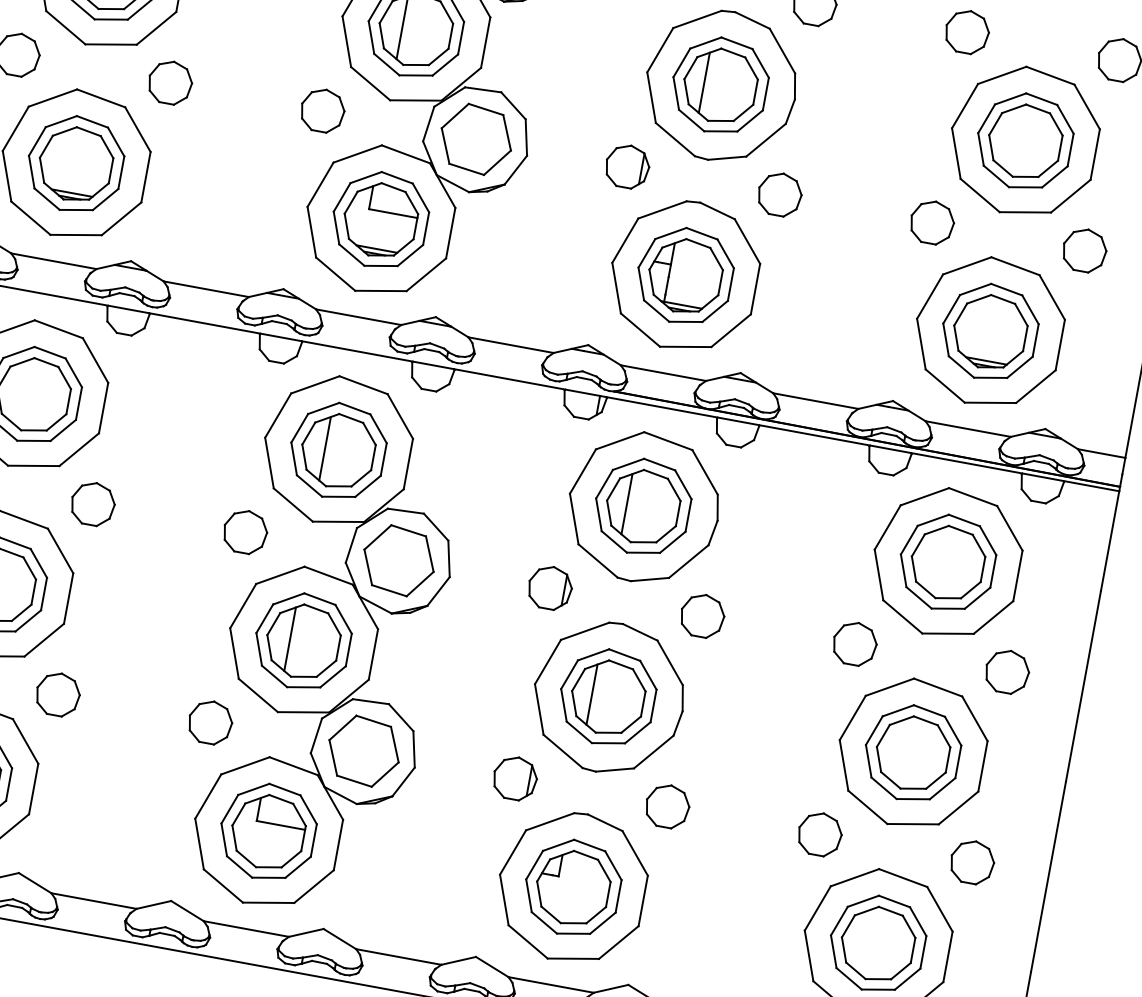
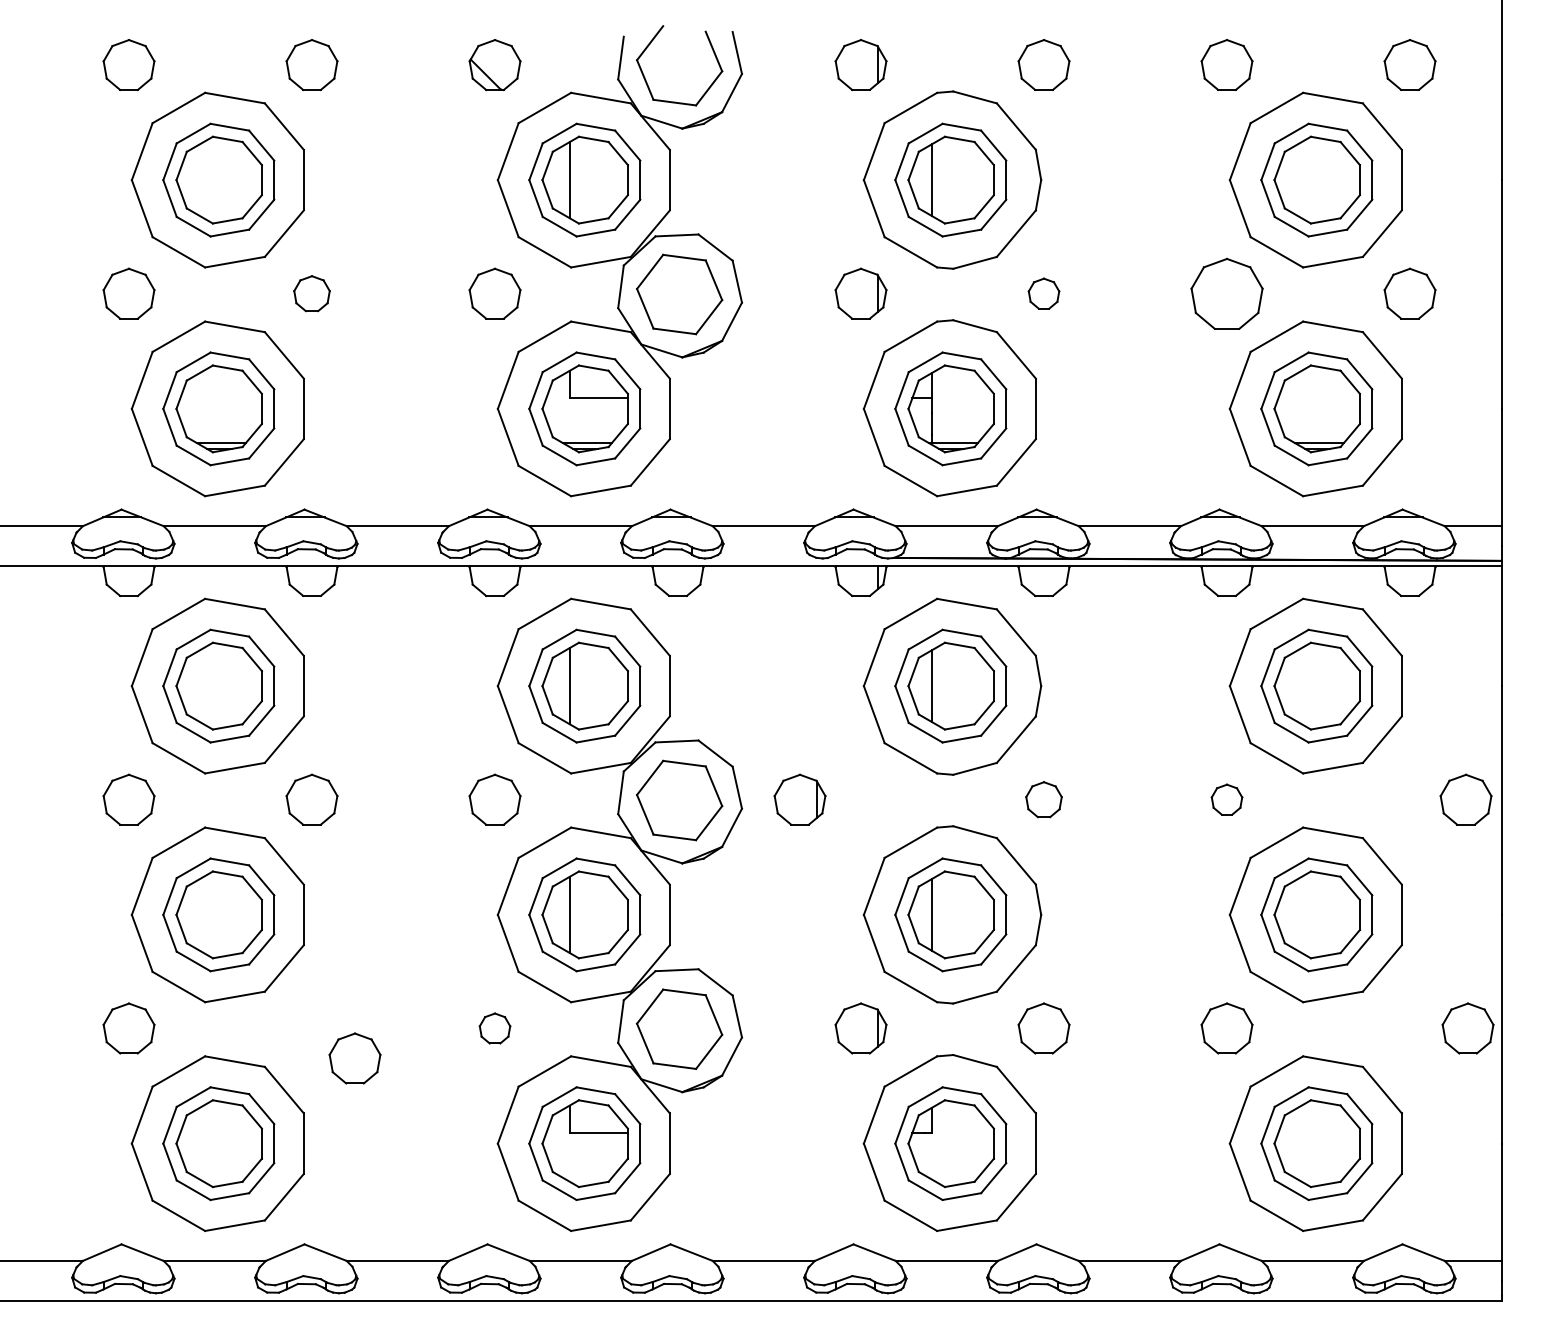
part: (169, 82) -> (311, 293), size x0.7
part: (779, 194) -> (1043, 293), size x0.6
part: (931, 222) -> (1226, 293), size x1.4
part: (549, 587) -> (799, 799), moved
part: (702, 615) -> (1043, 799), size x0.7
part: (854, 643) -> (1226, 799), size x0.6
part: (1006, 671) -> (1465, 799), moved
part: (57, 694) -> (354, 1058), moved
part: (210, 722) -> (494, 1028), size x0.6
part: (971, 862) -> (1467, 1028), moved

